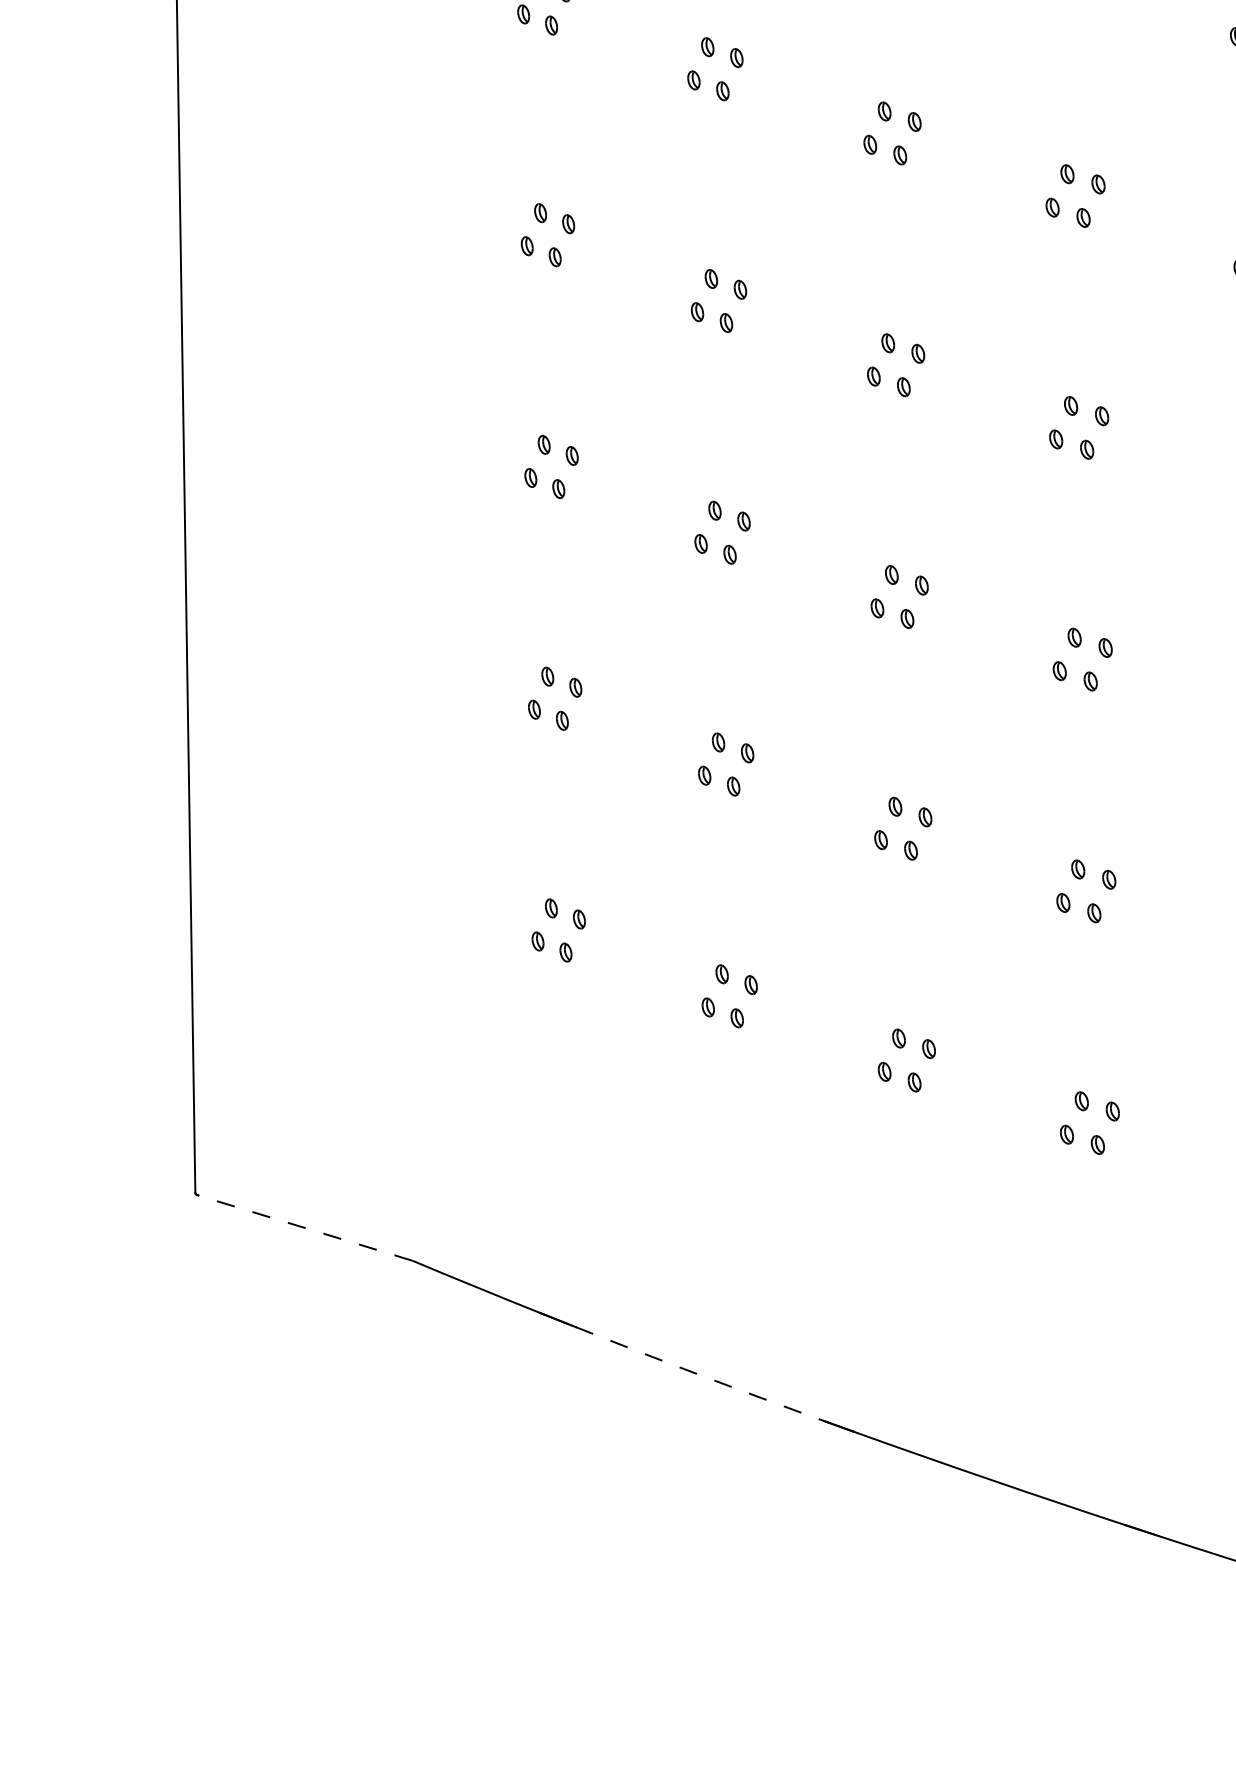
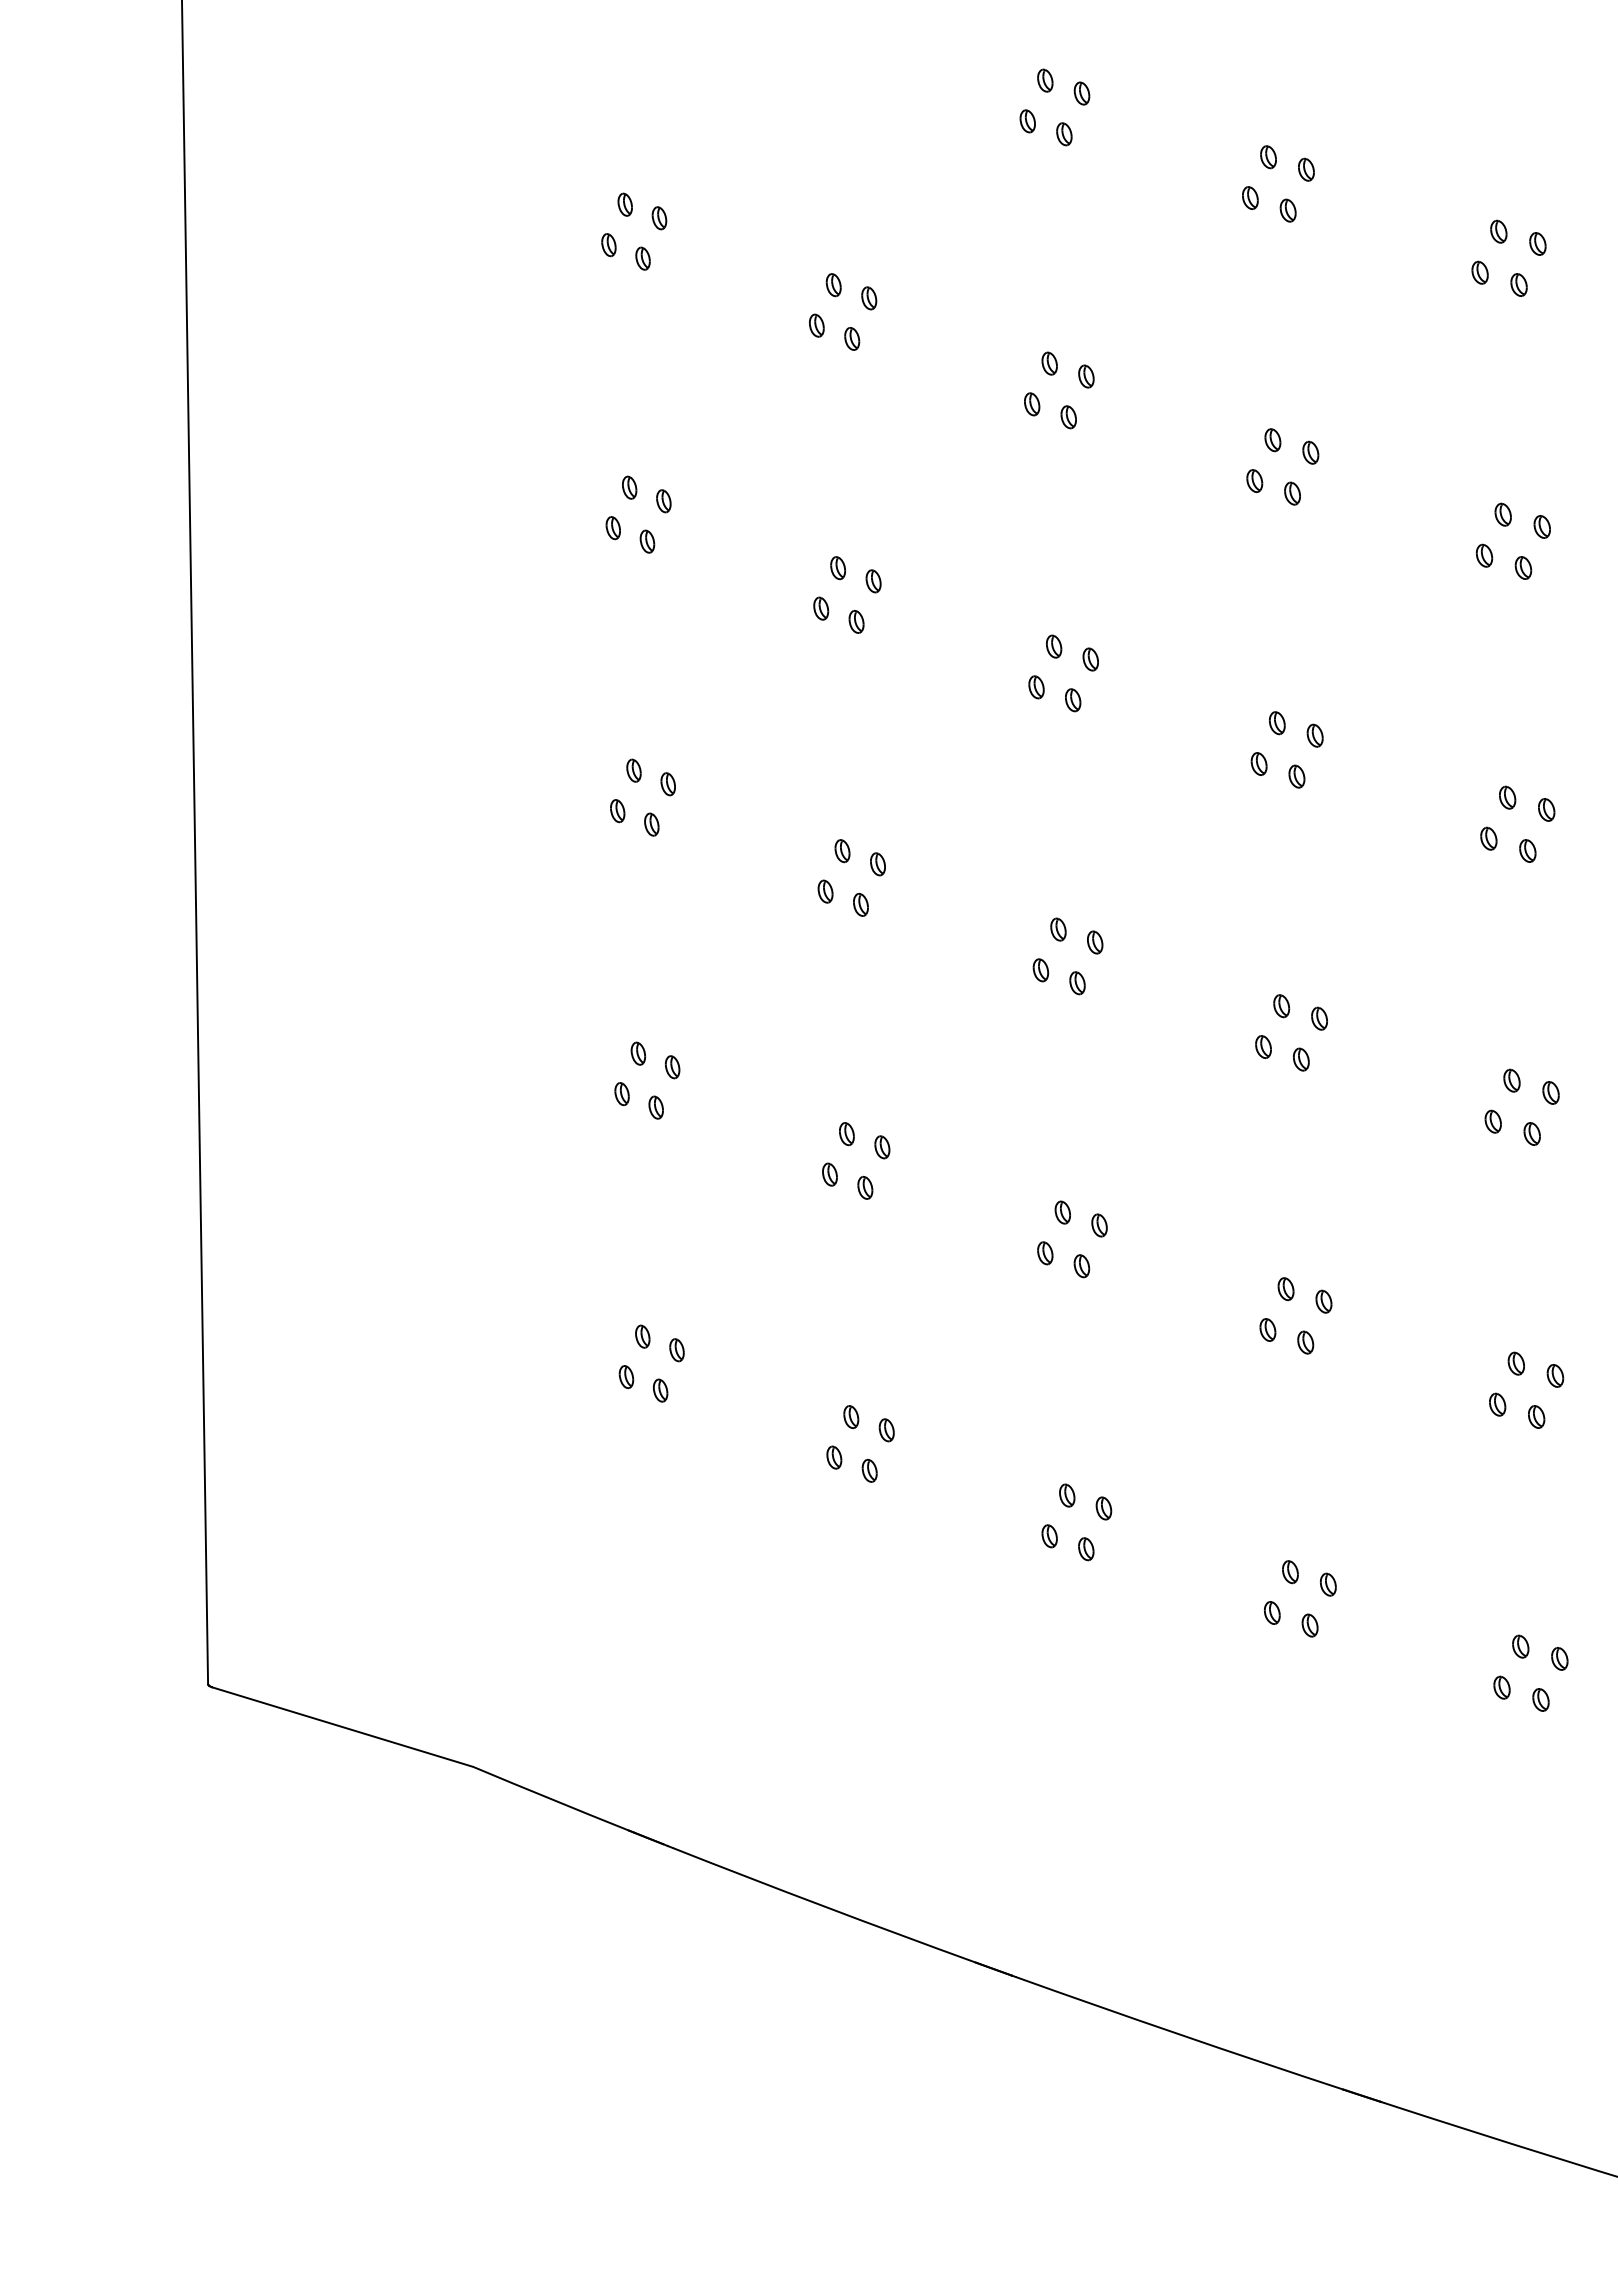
line: (305, 1228) -> (342, 1727), dashed -> solid
arc: (699, 1375) -> (823, 1906), dashed -> solid

